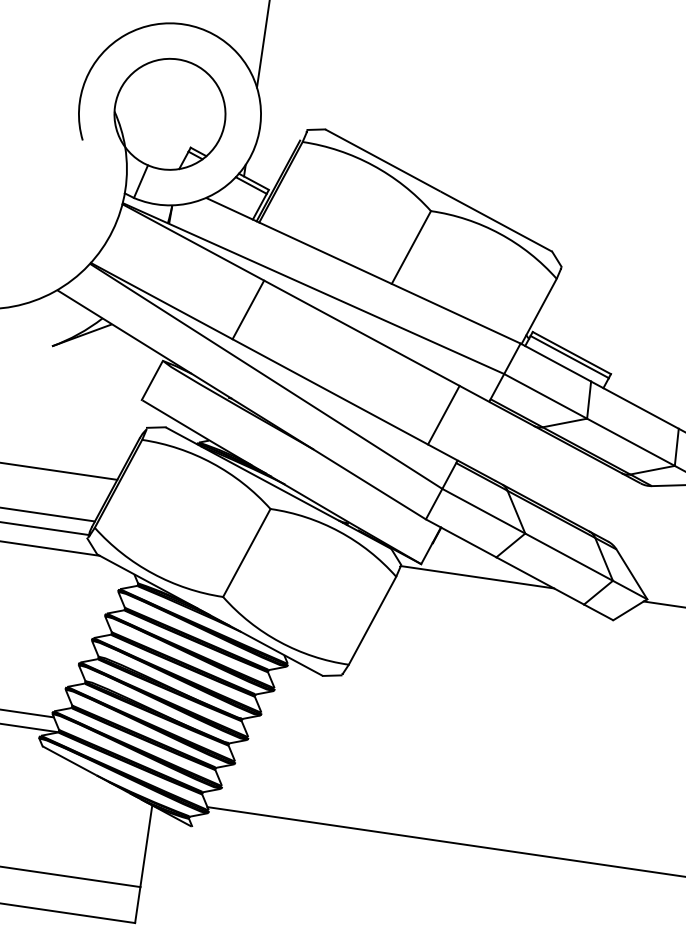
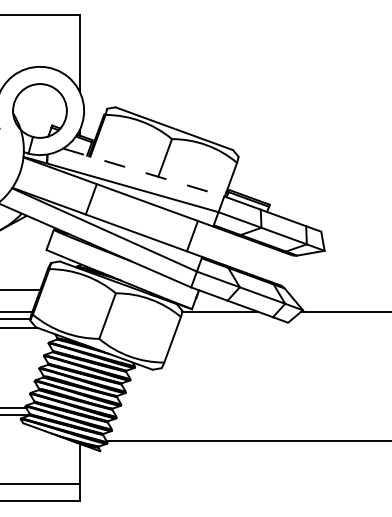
line: (362, 270) -> (143, 172), solid -> dashed

